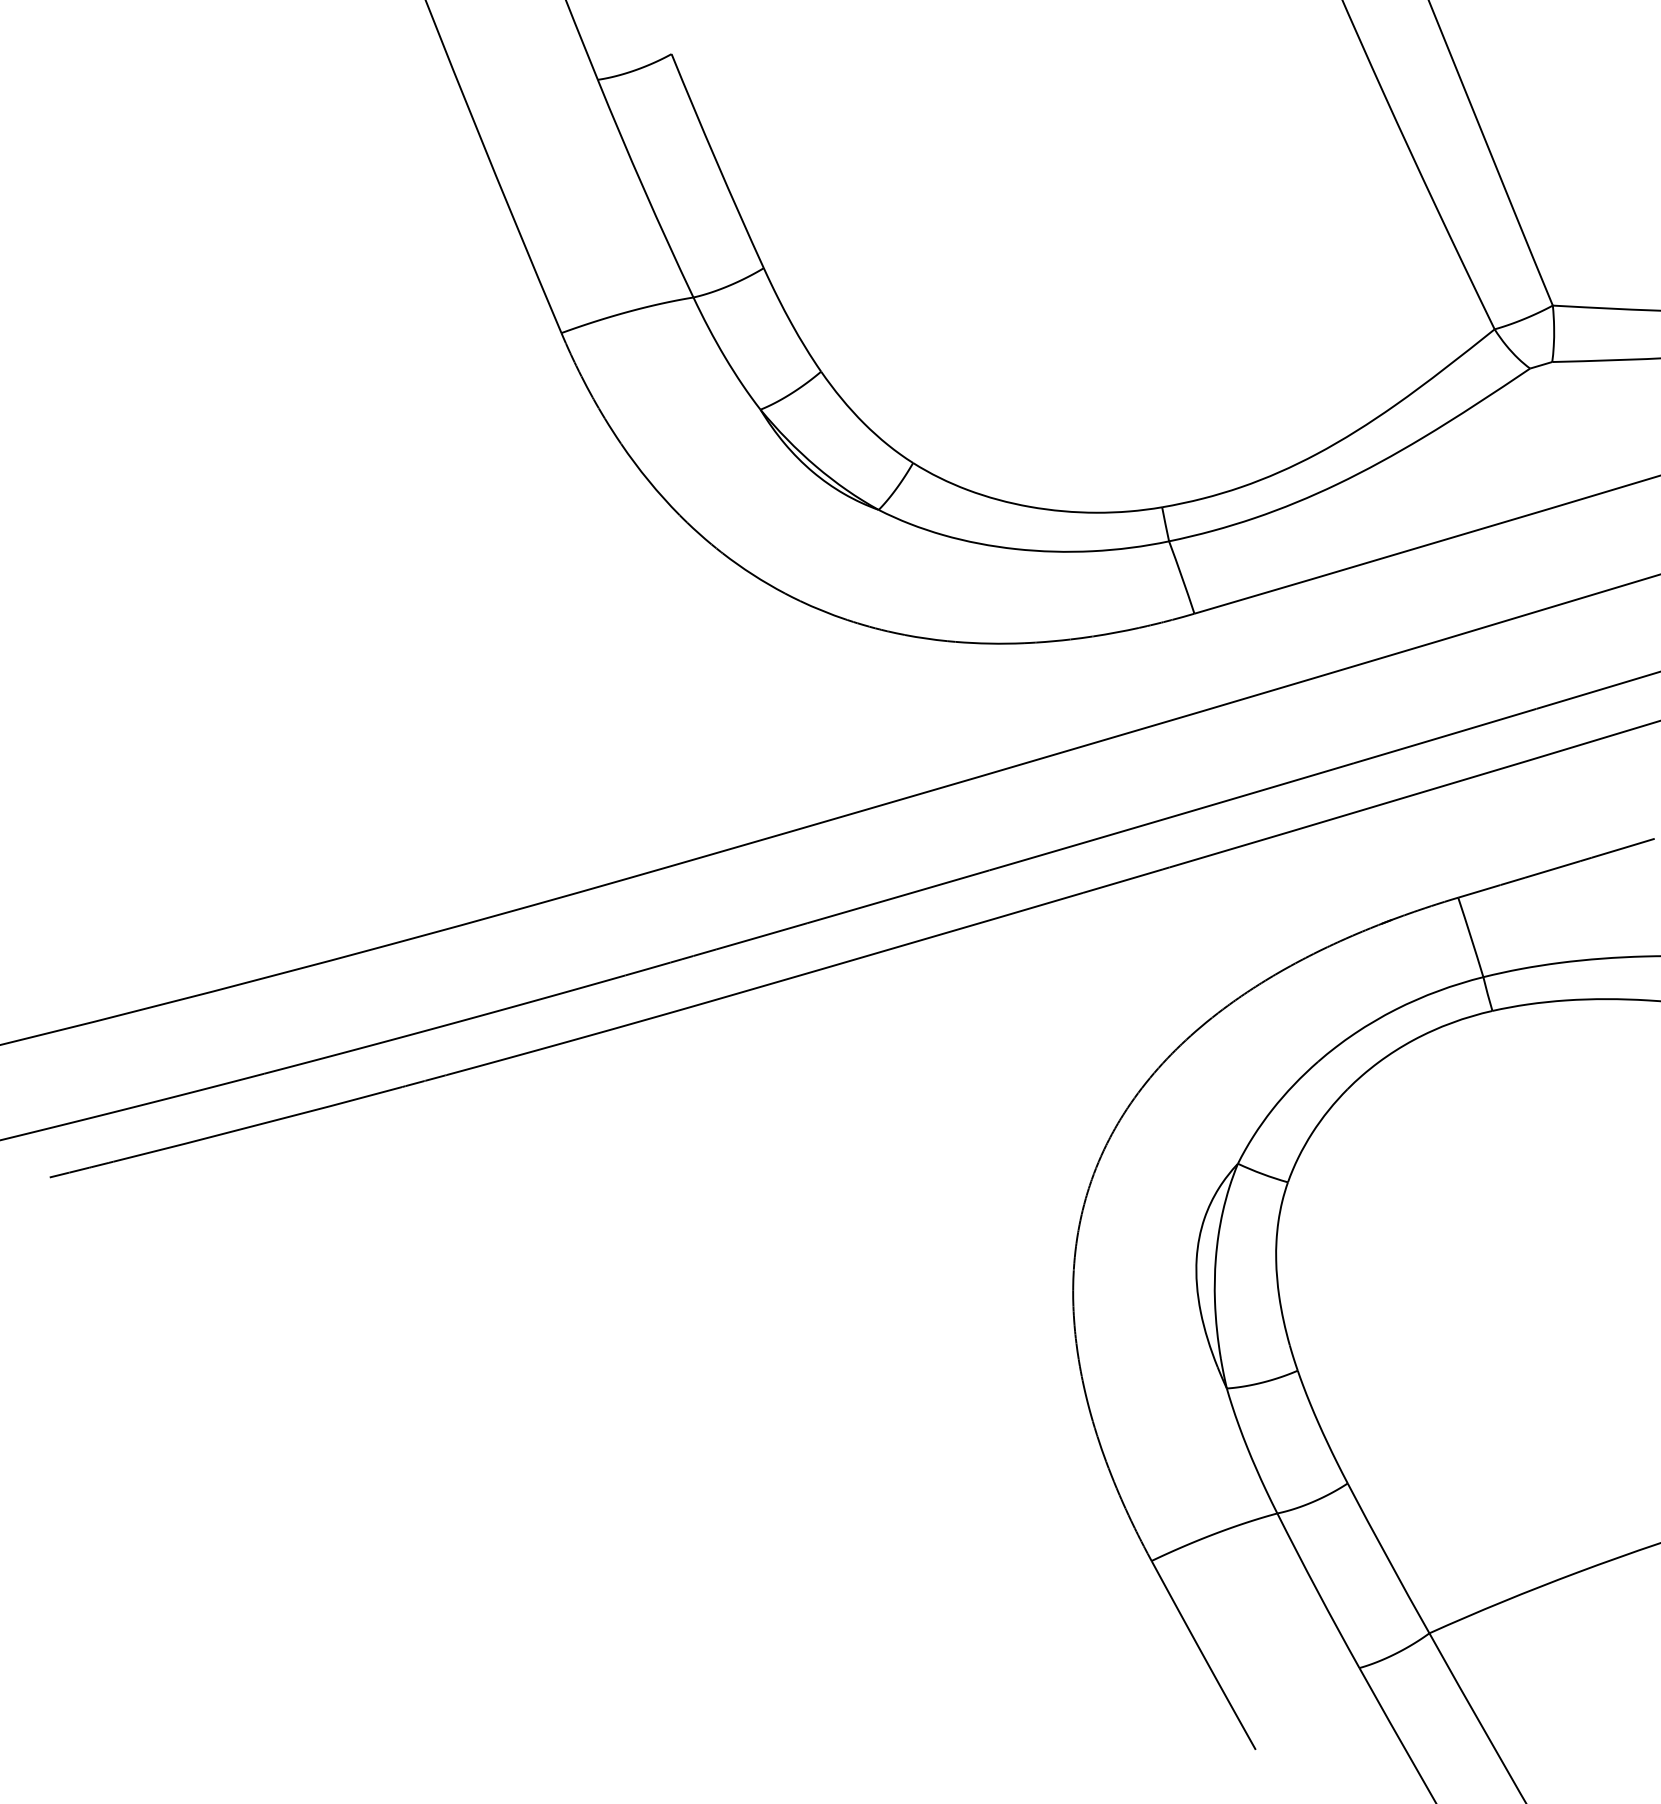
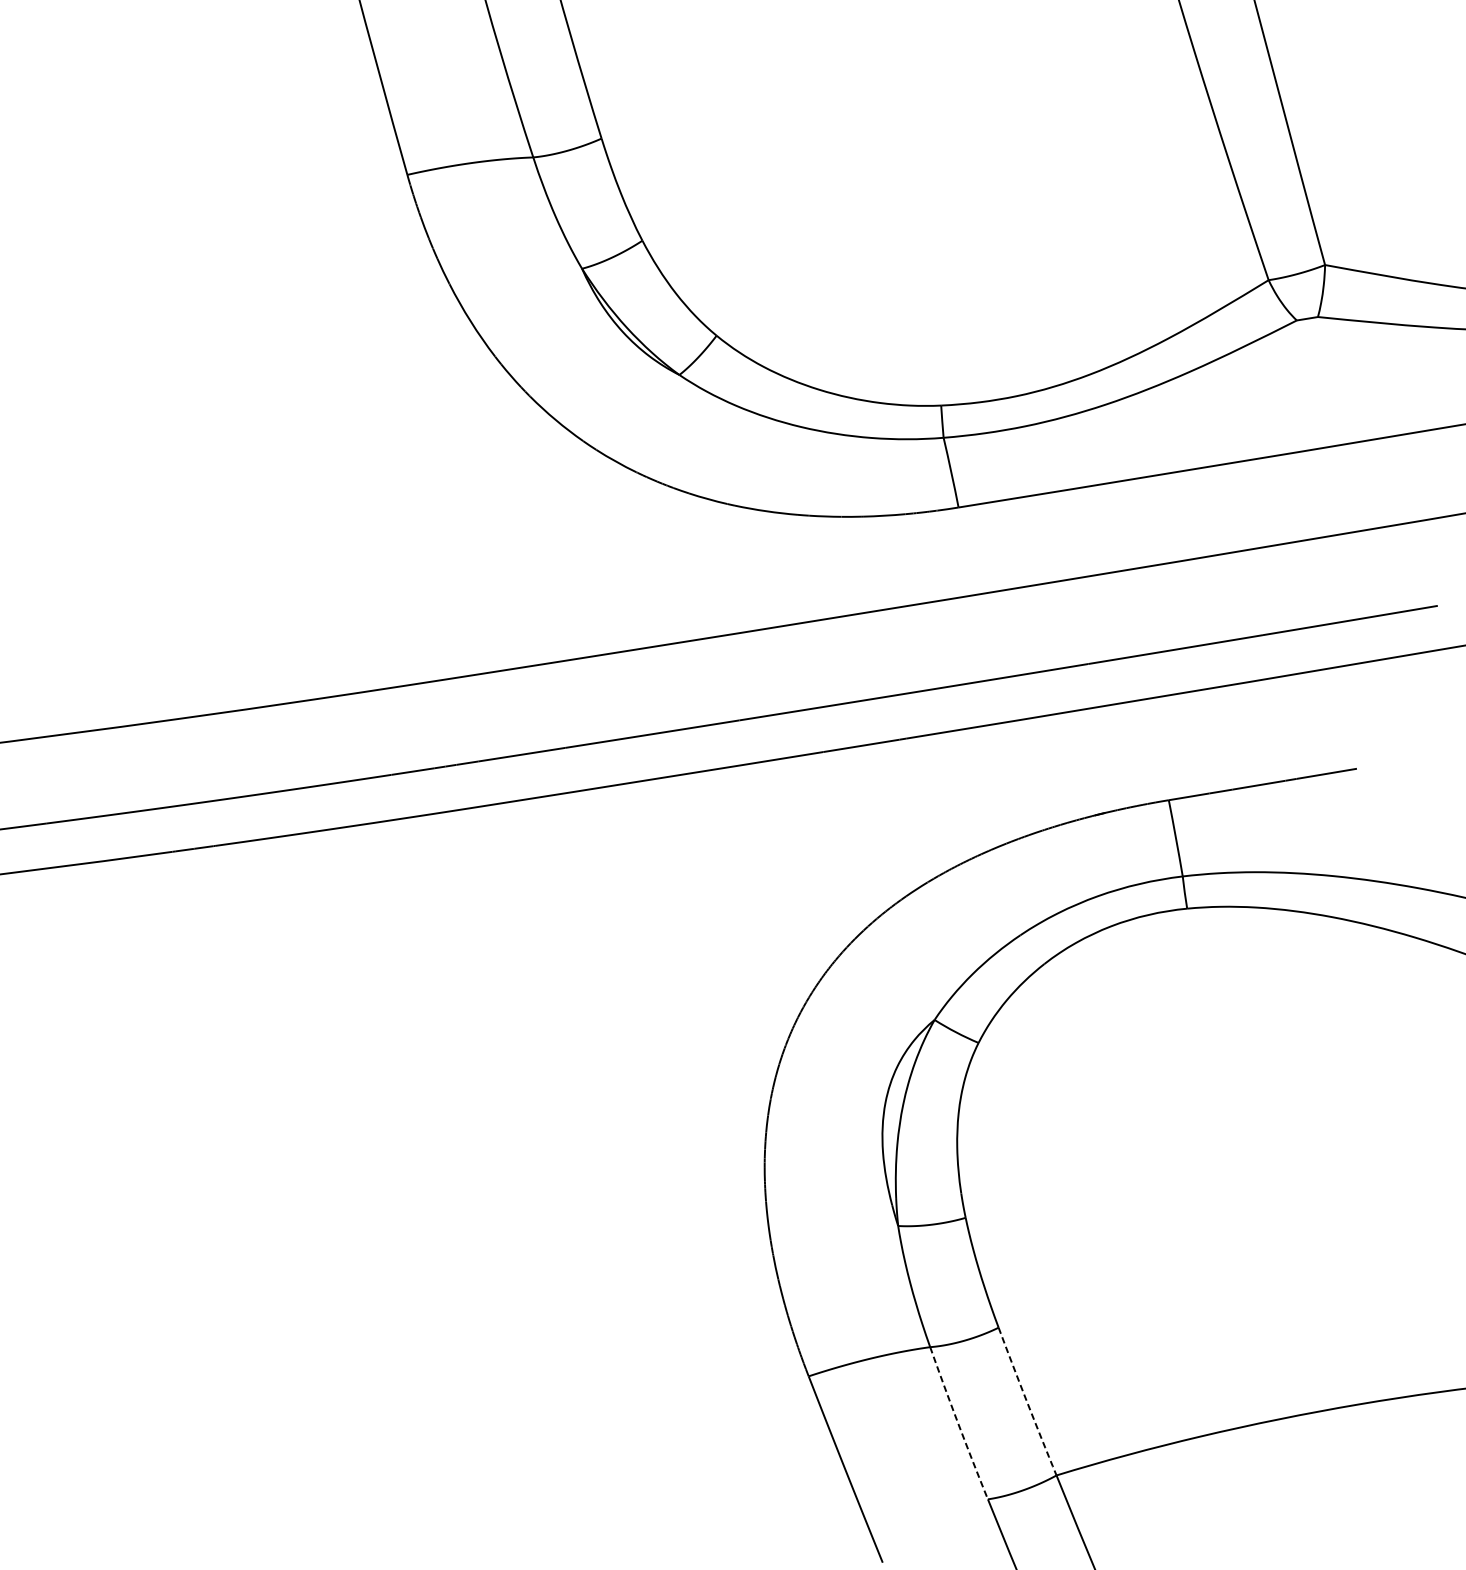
arc: (1388, 1558) -> (1027, 1401), solid -> dashed
arc: (1317, 1591) -> (958, 1423), solid -> dashed

